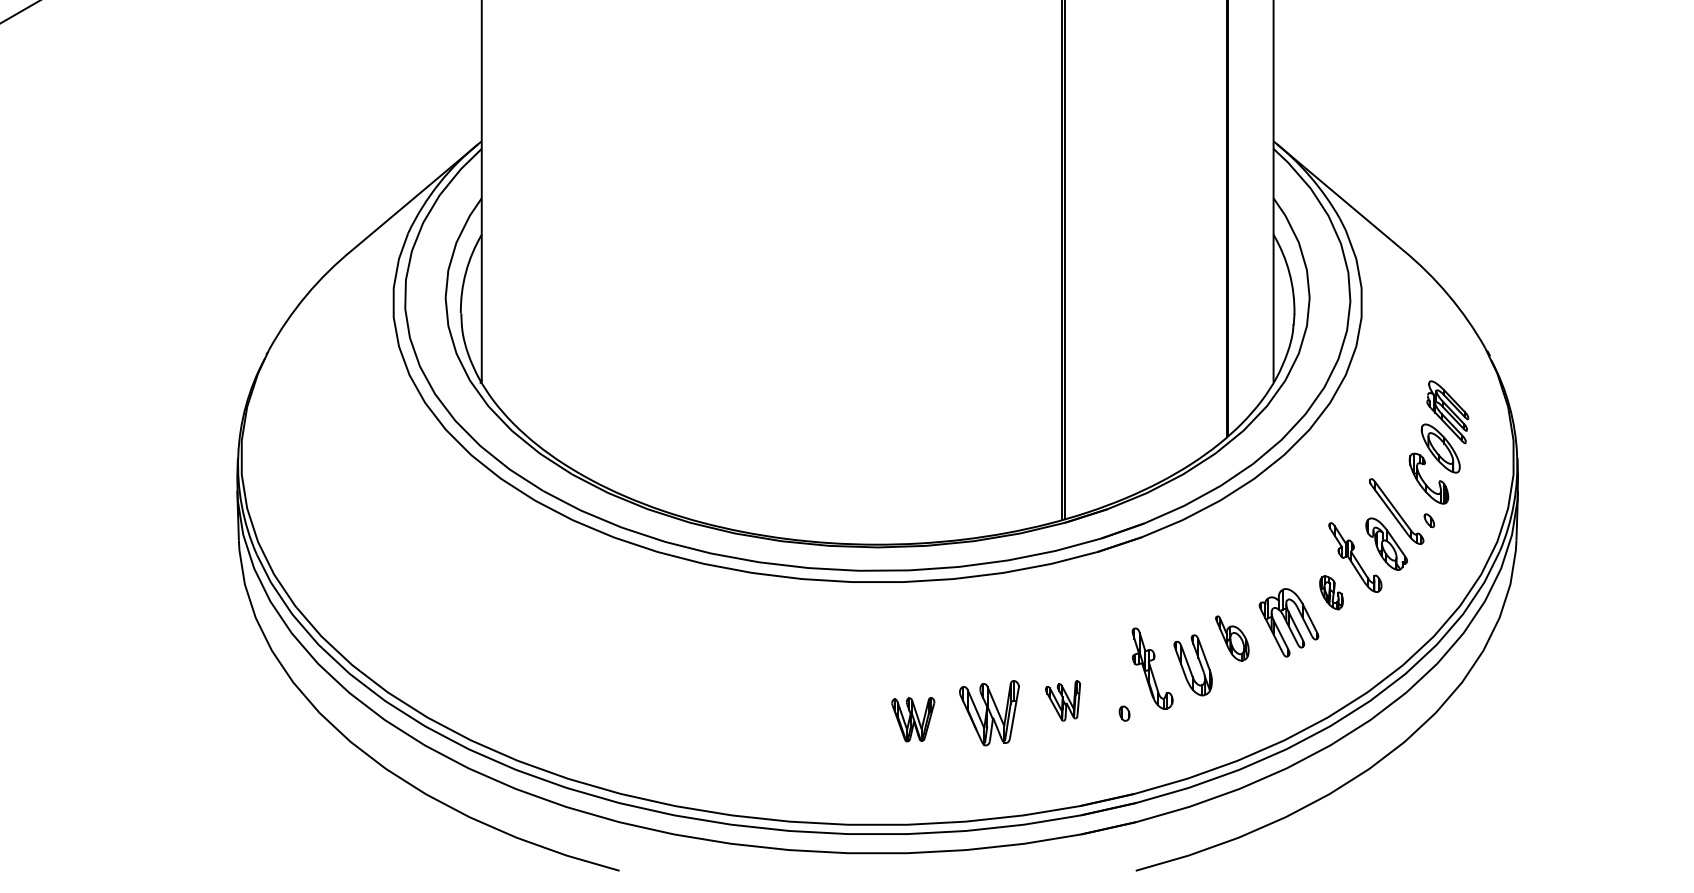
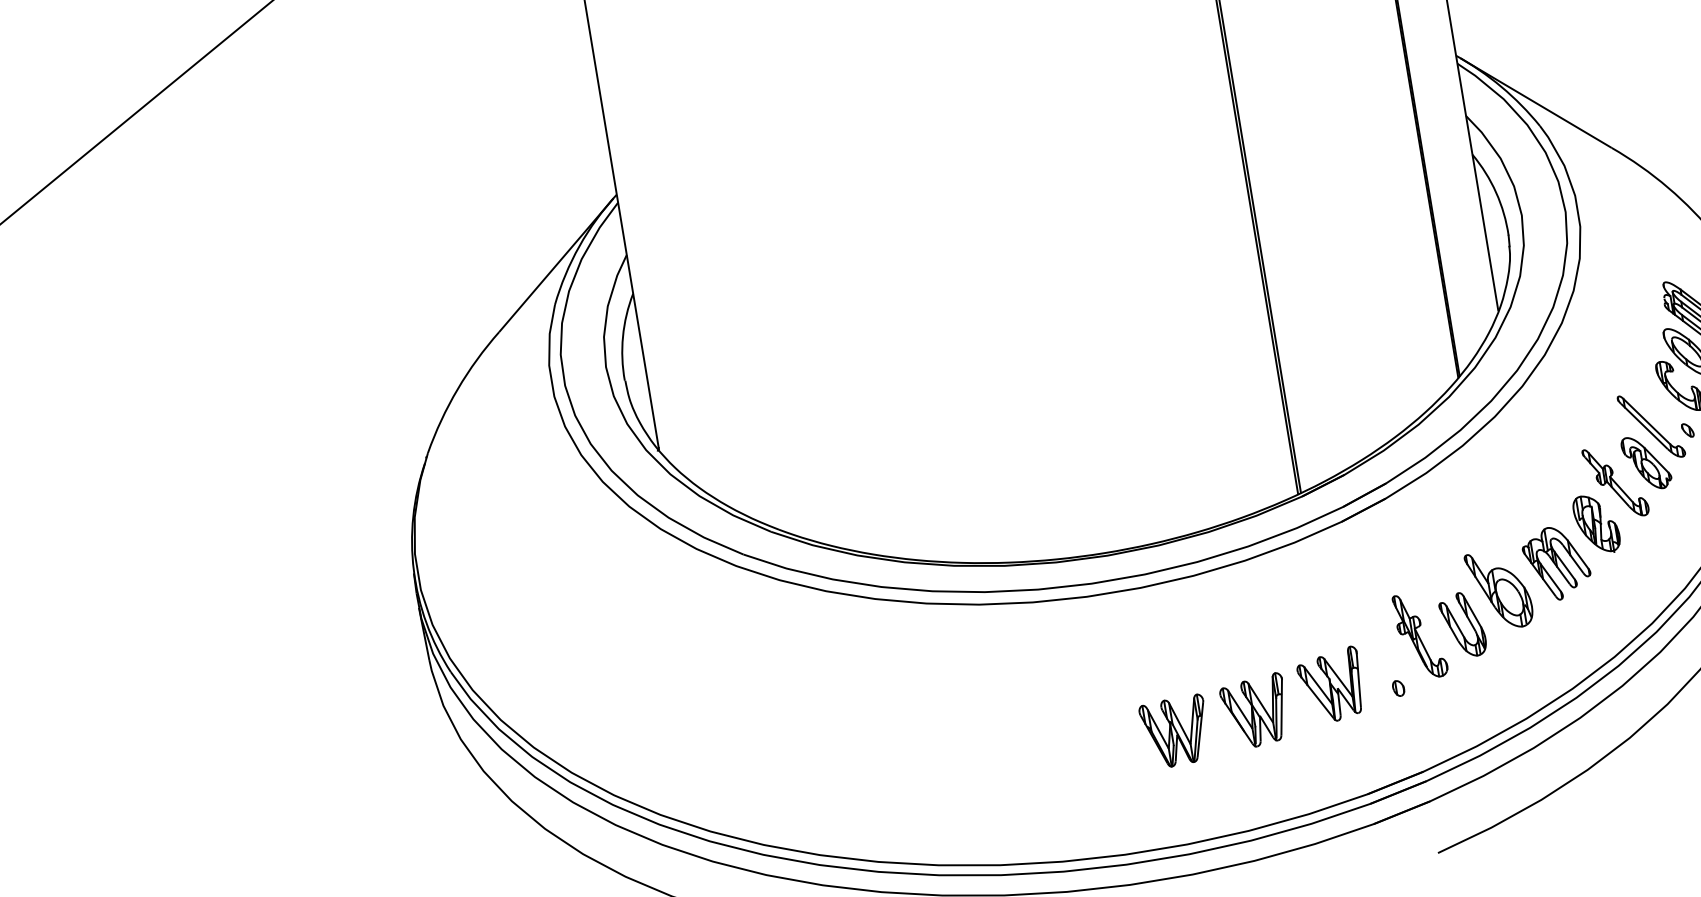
part: (1331, 592) -> (1596, 523), size x1.67
part: (1232, 638) -> (1499, 589), size x1.67
part: (1062, 700) -> (1330, 685), size x1.67
part: (913, 719) -> (1175, 731), size x1.43

